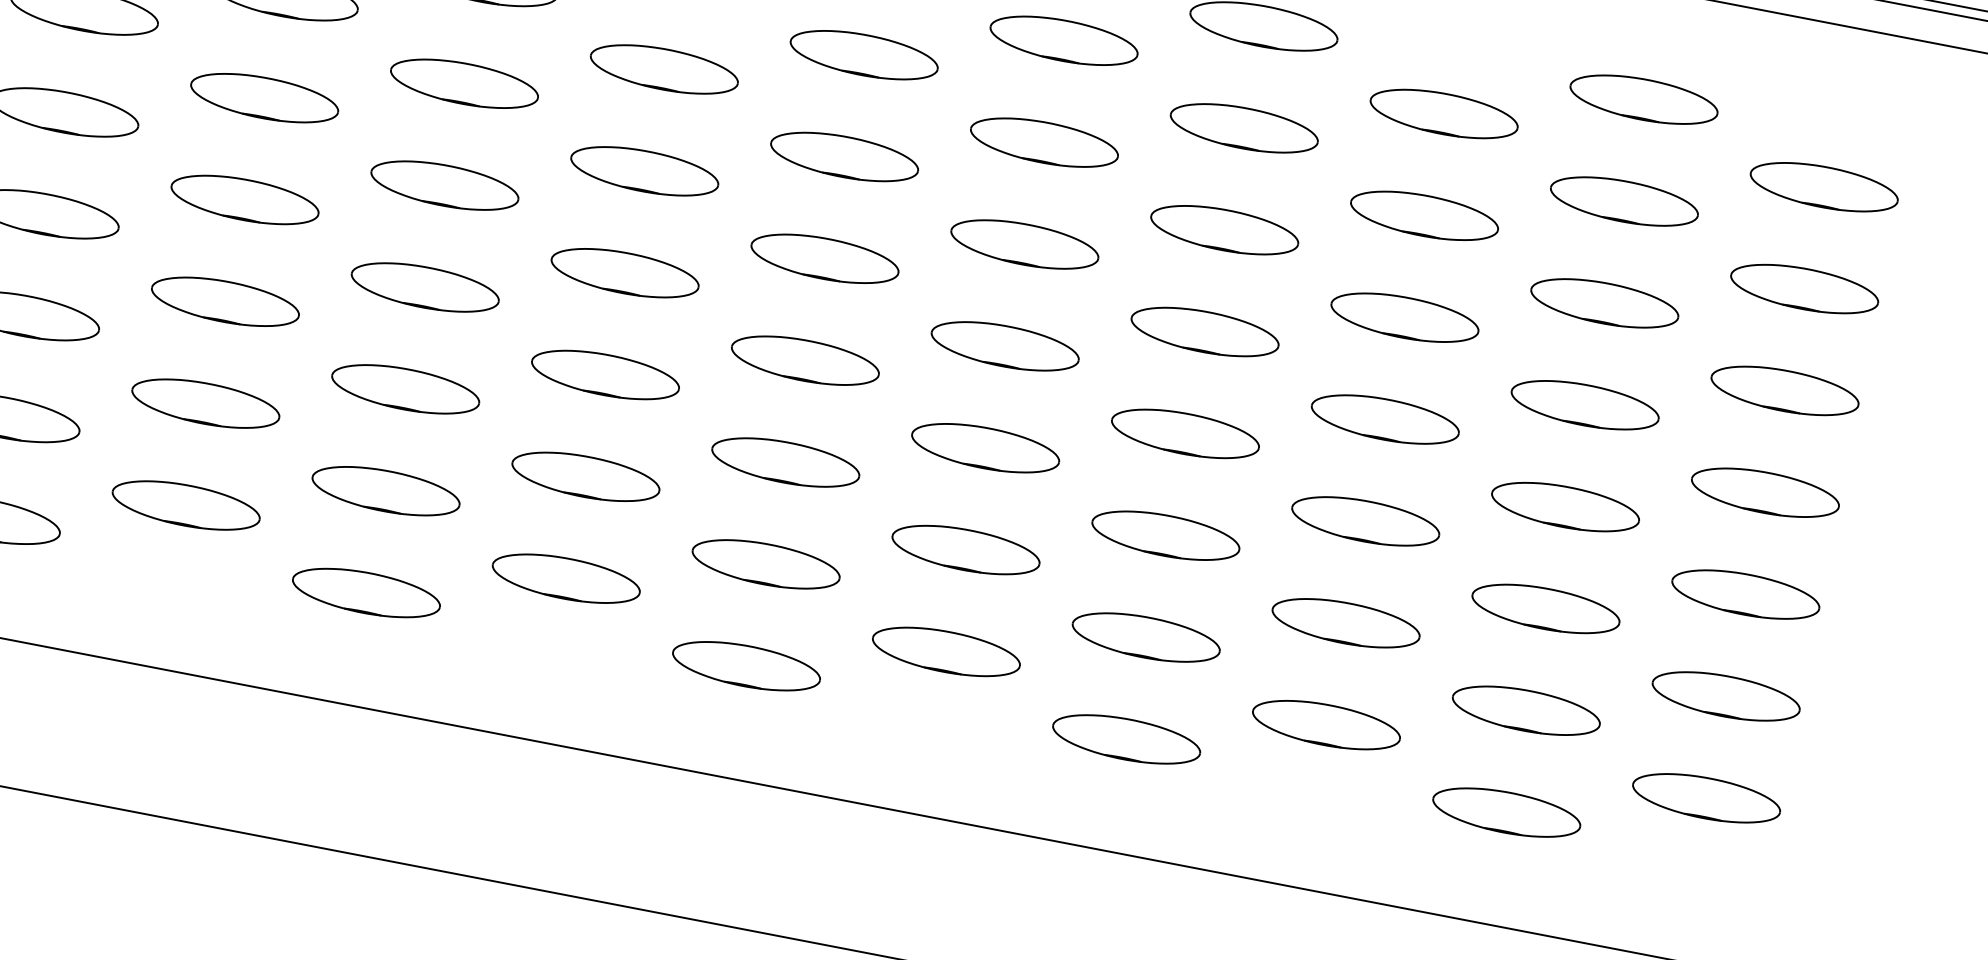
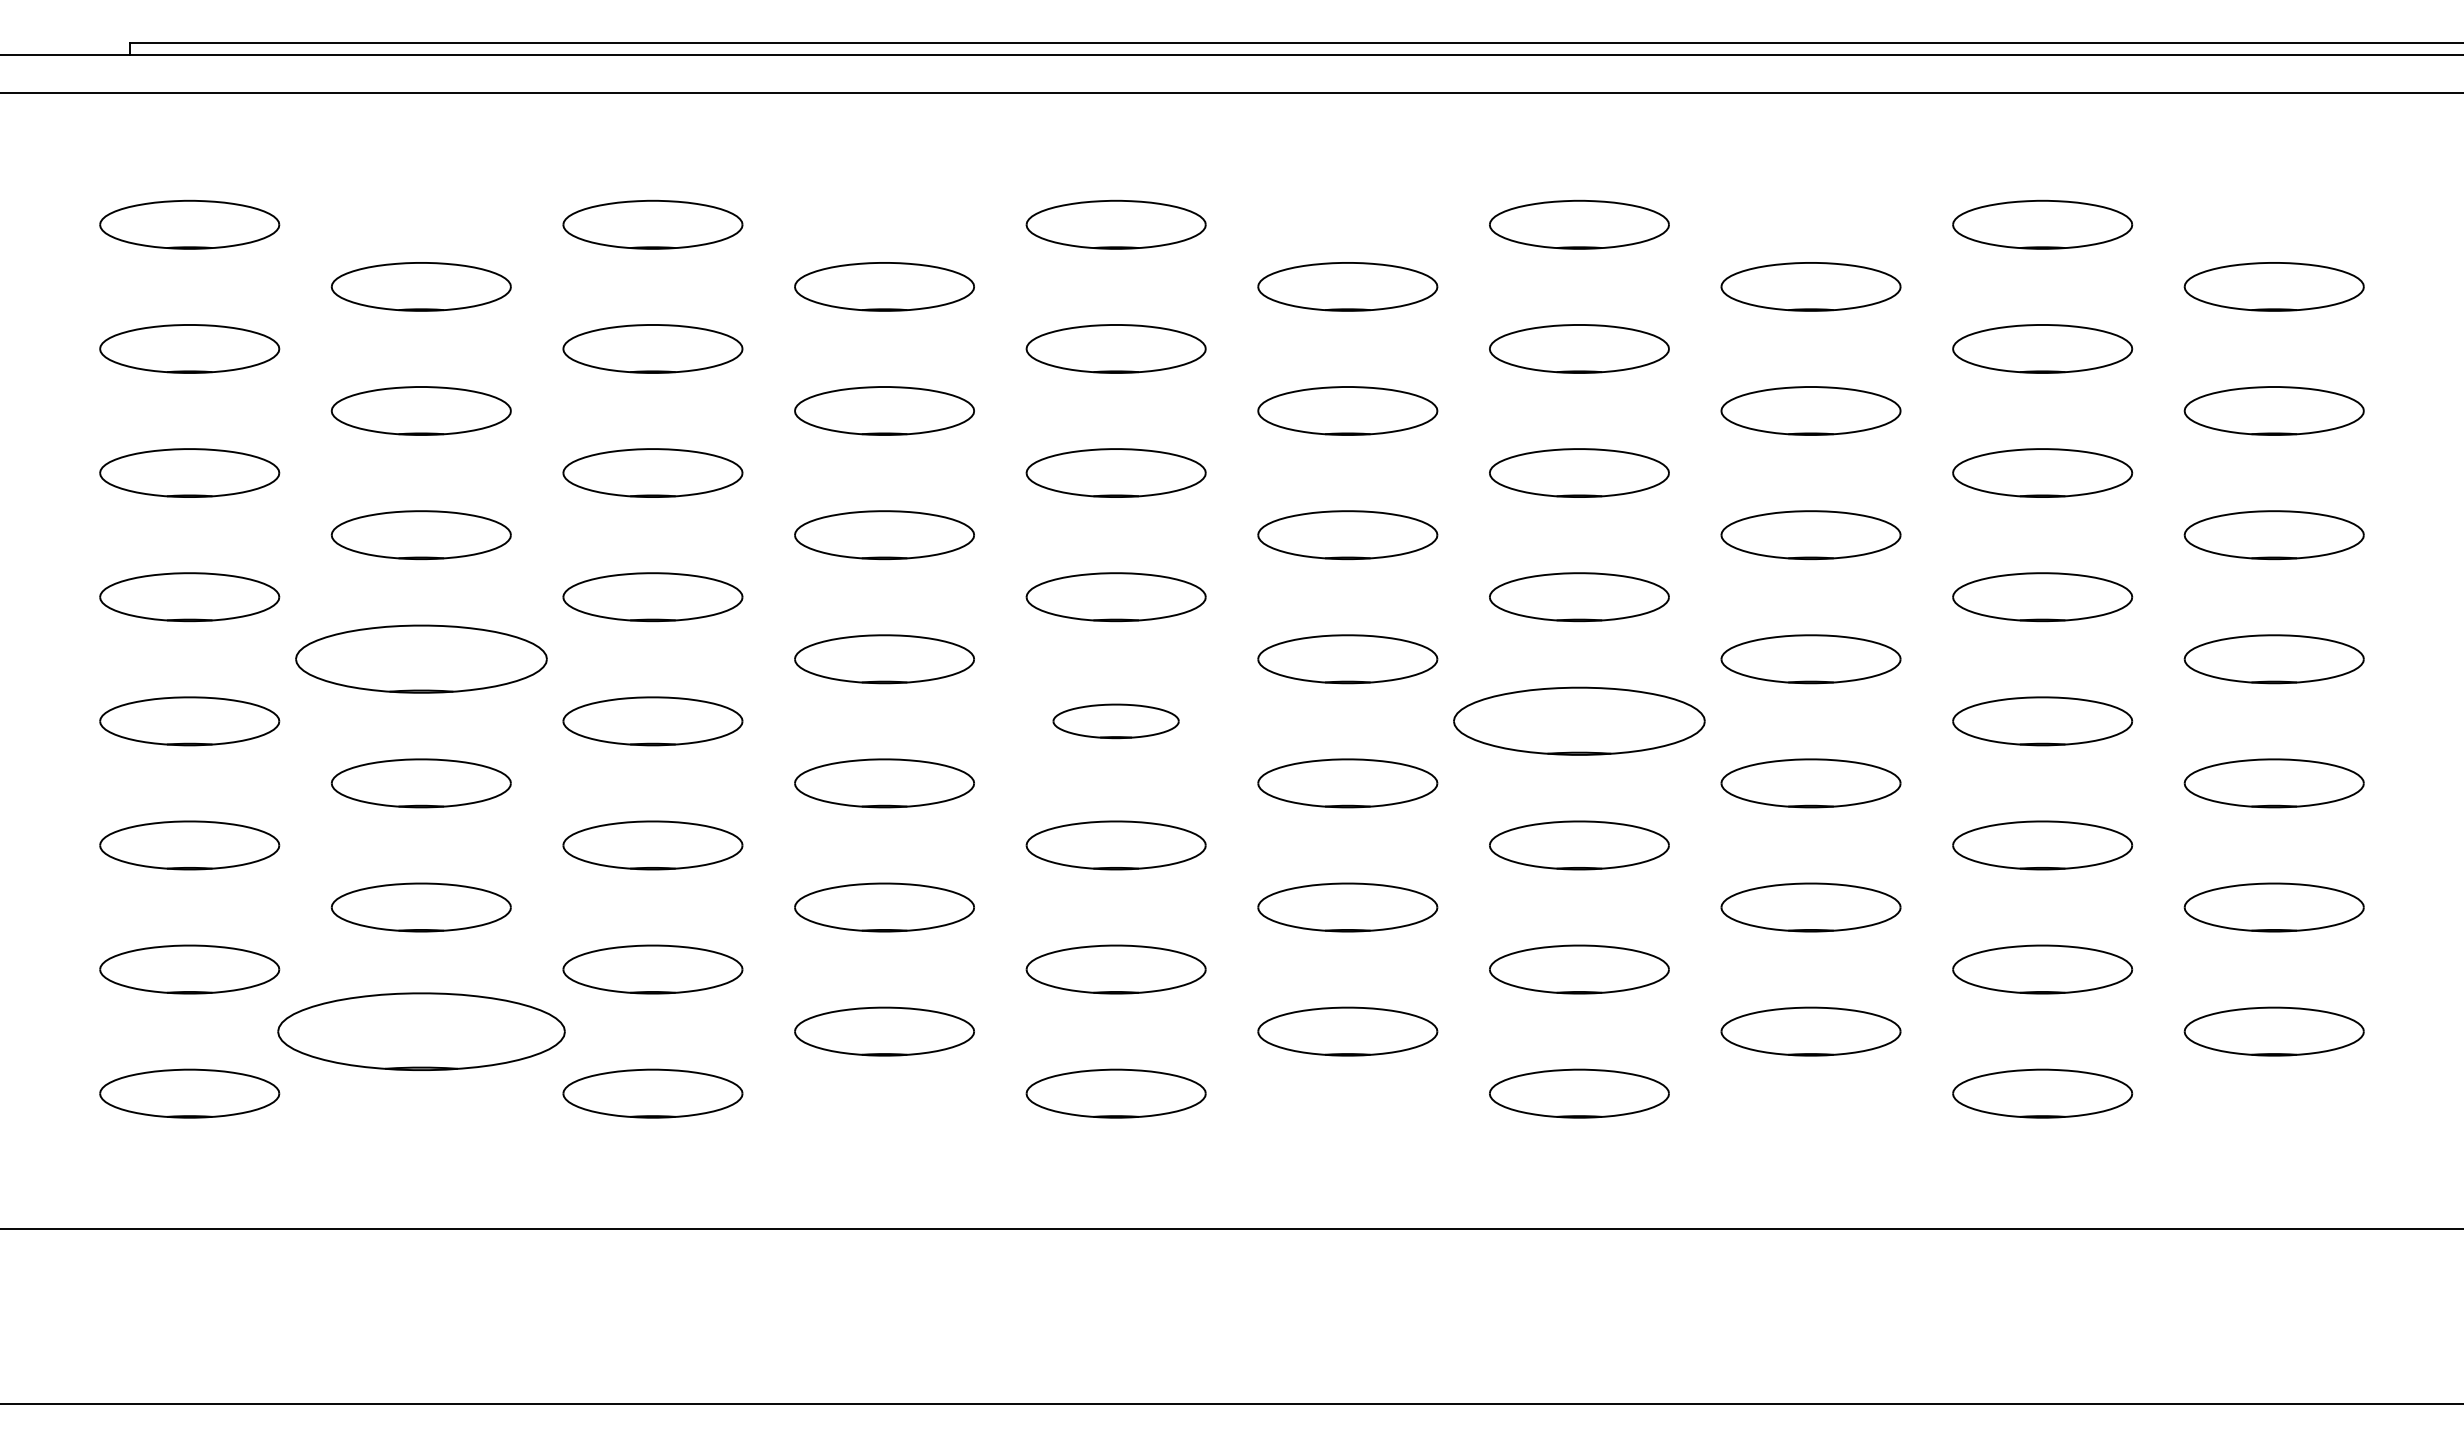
part: (244, 200) -> (420, 659), size x1.4
part: (804, 360) -> (1115, 721), size x0.7
part: (1185, 434) -> (1579, 721), size x1.4
part: (185, 505) -> (420, 1031), size x1.6

